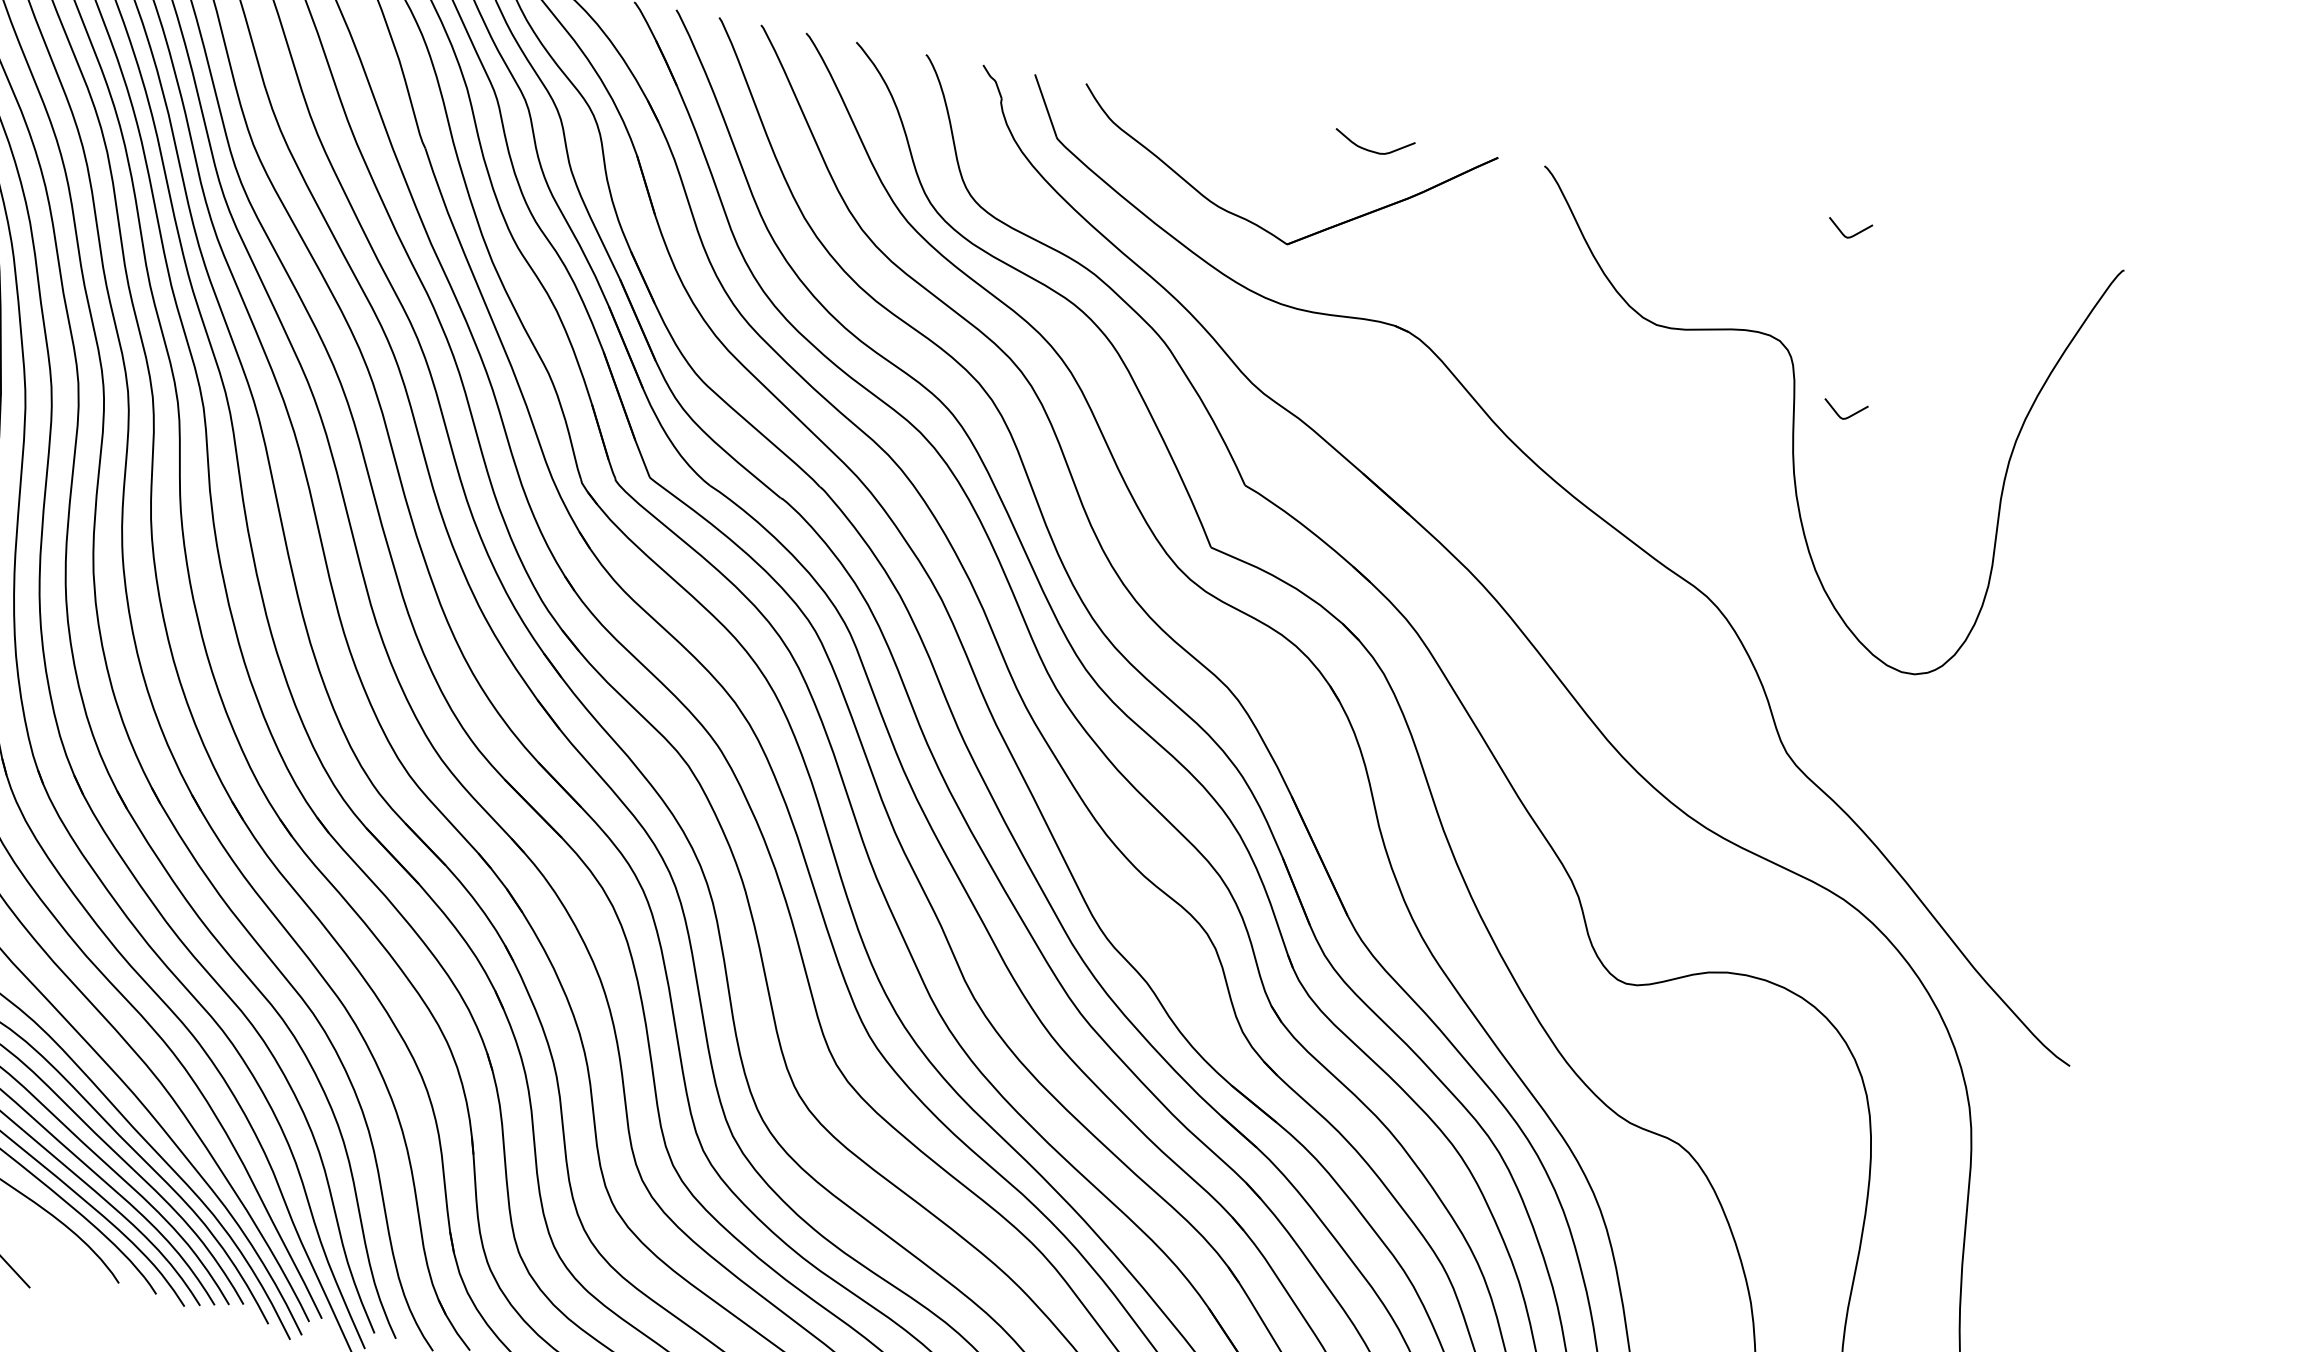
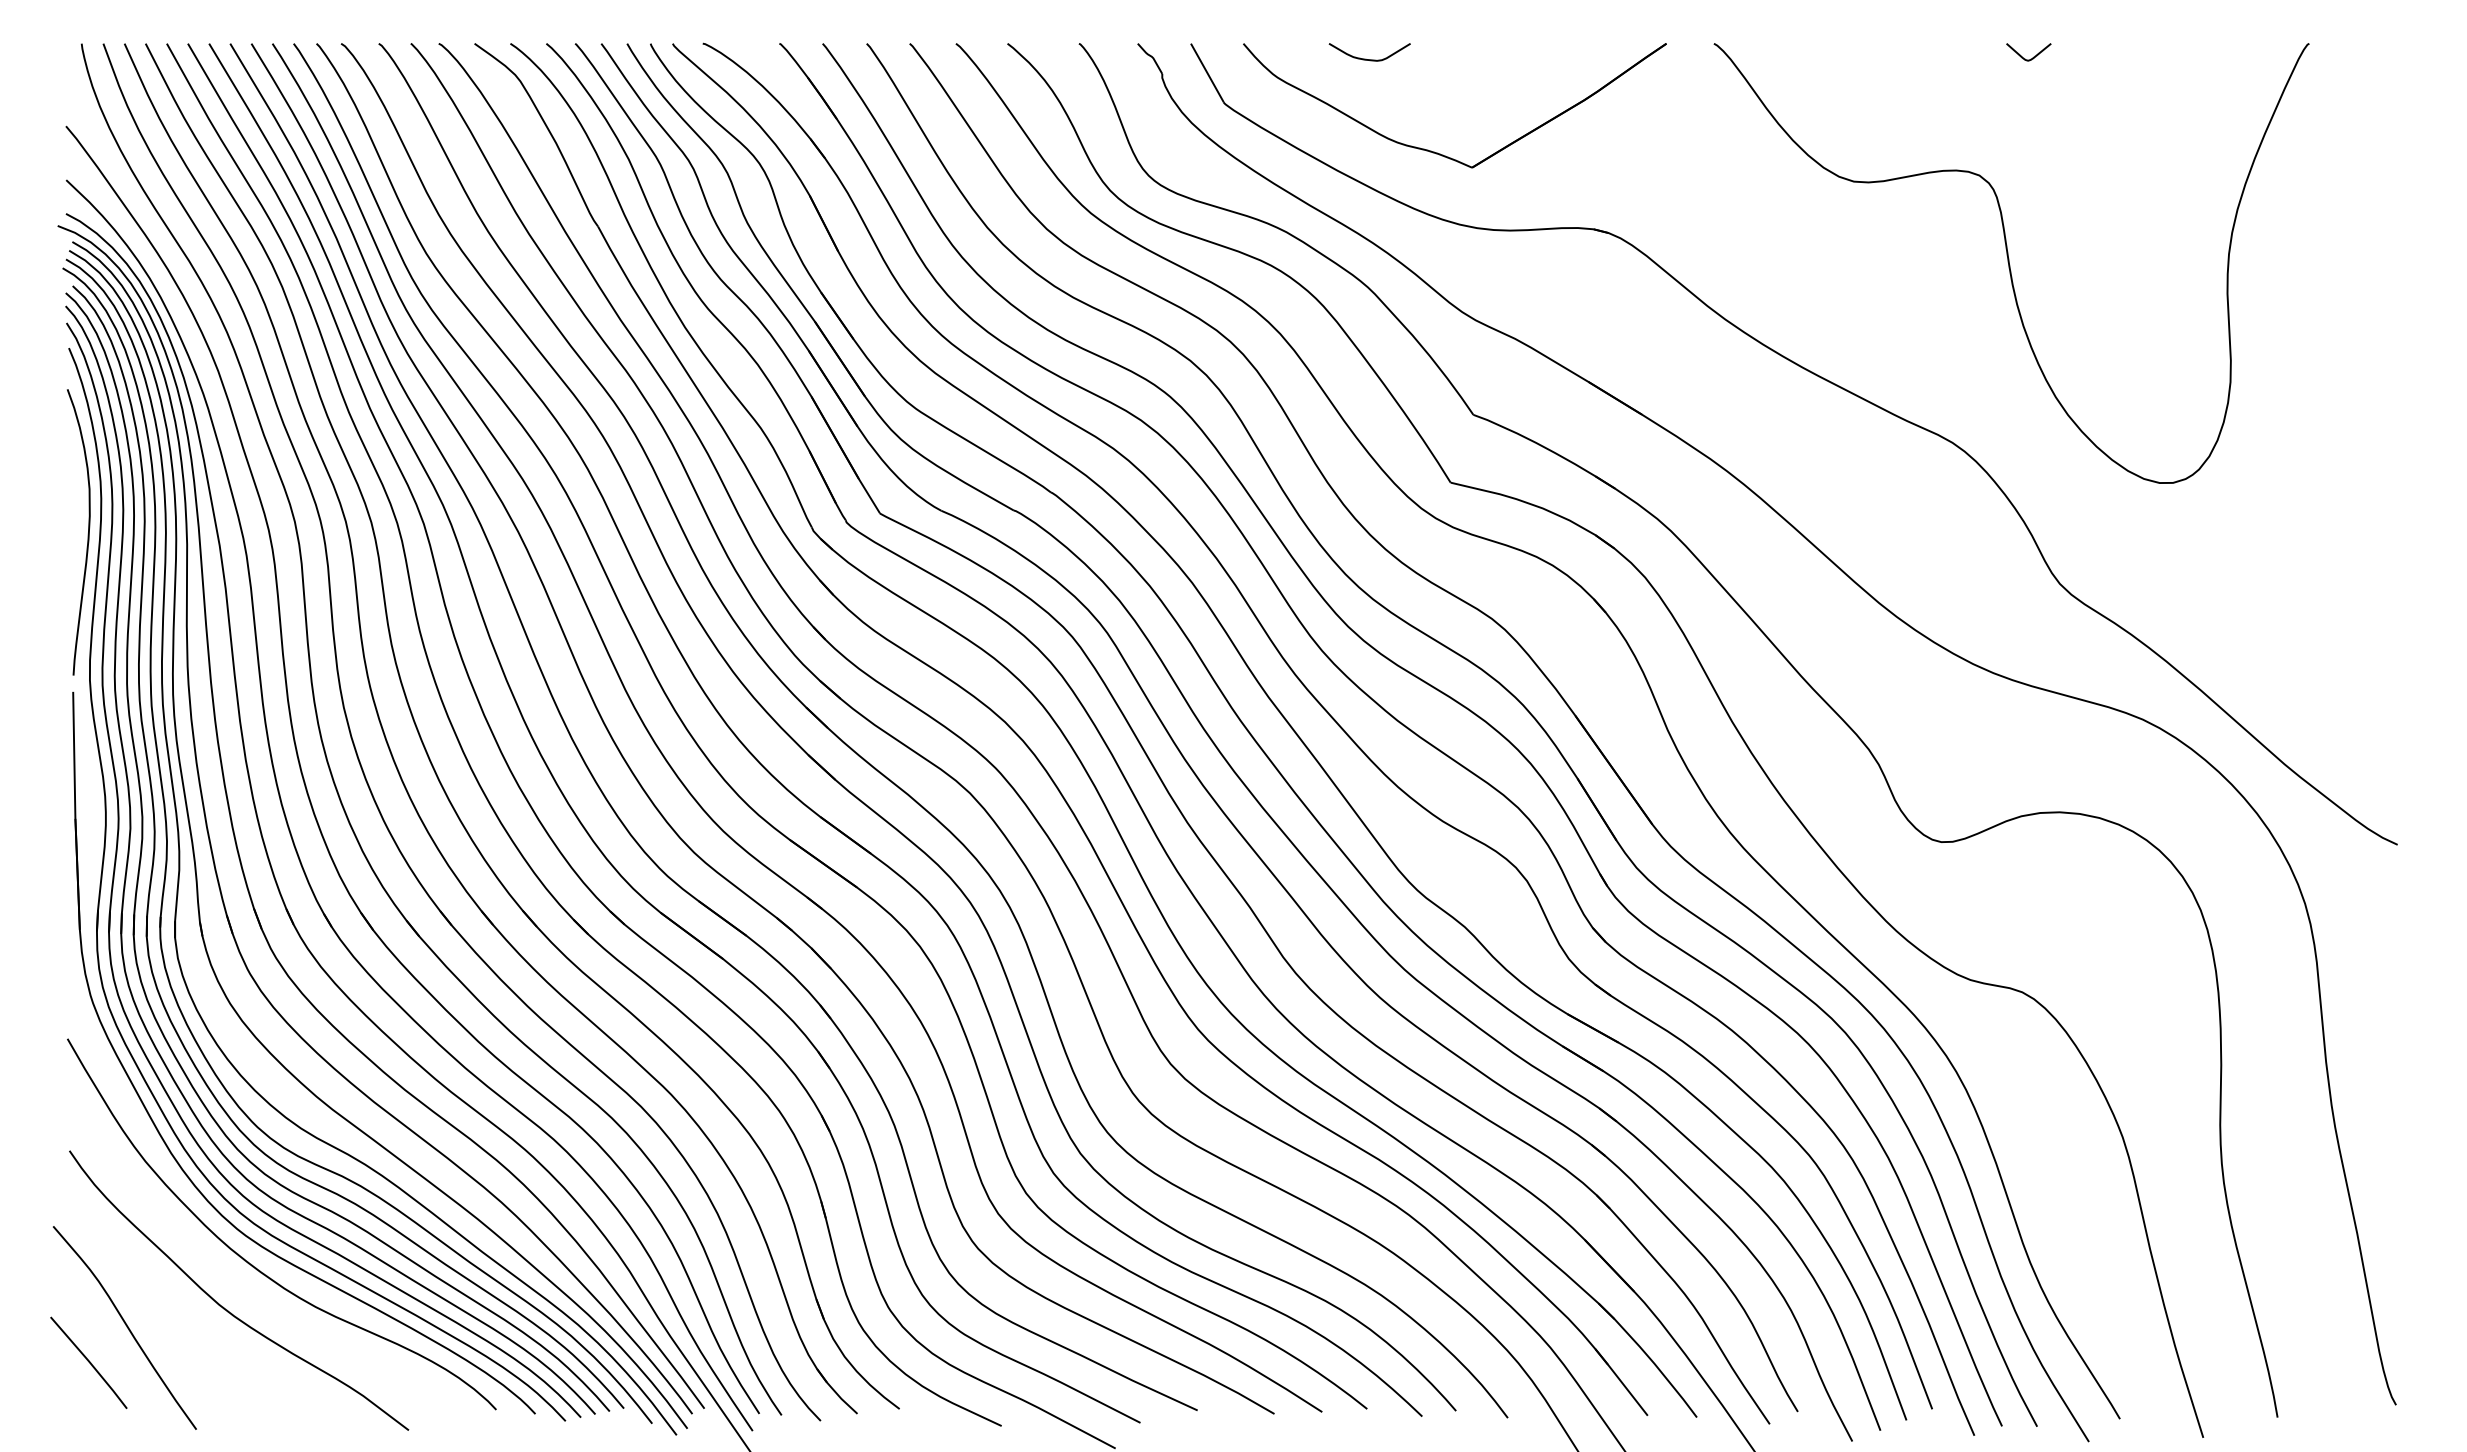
curve: (1369, 149) -> (1366, 58), moved
curve: (1849, 415) -> (2061, 237), removed

